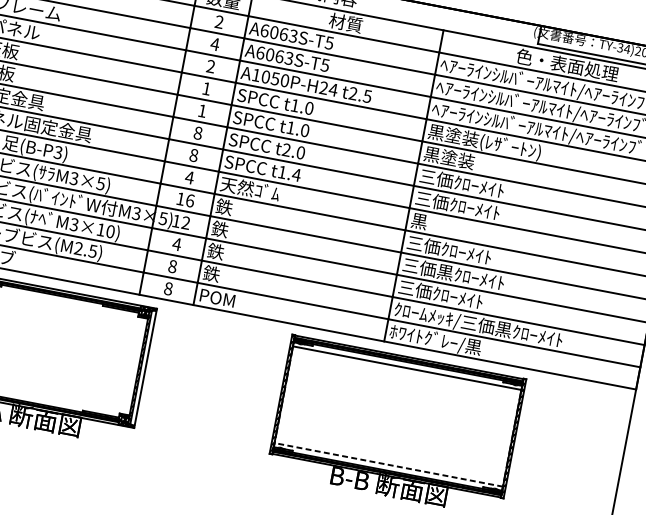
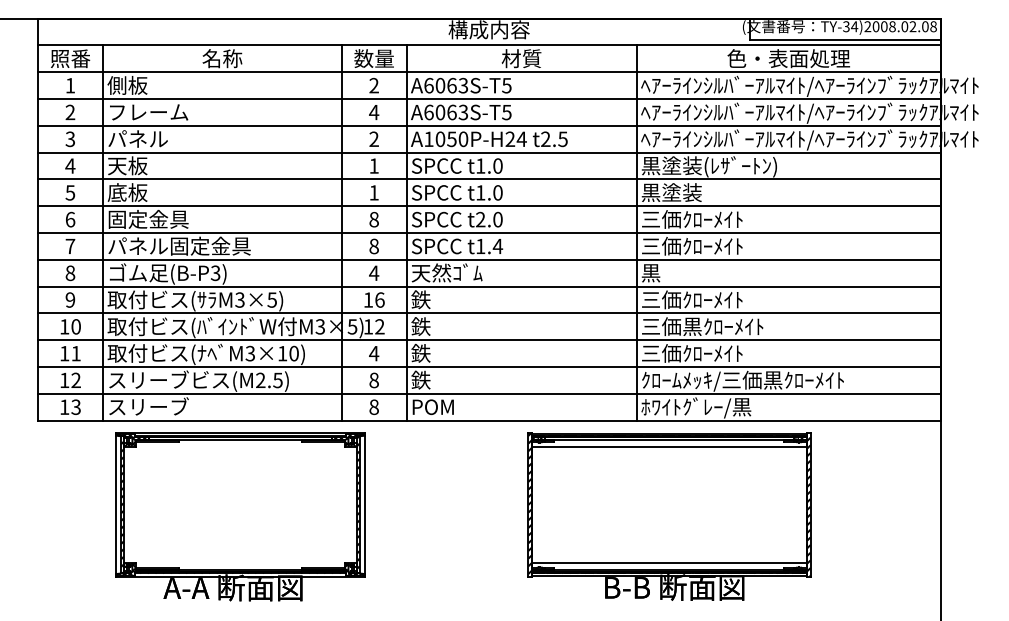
line: (388, 465) -> (669, 563), dashed -> solid

